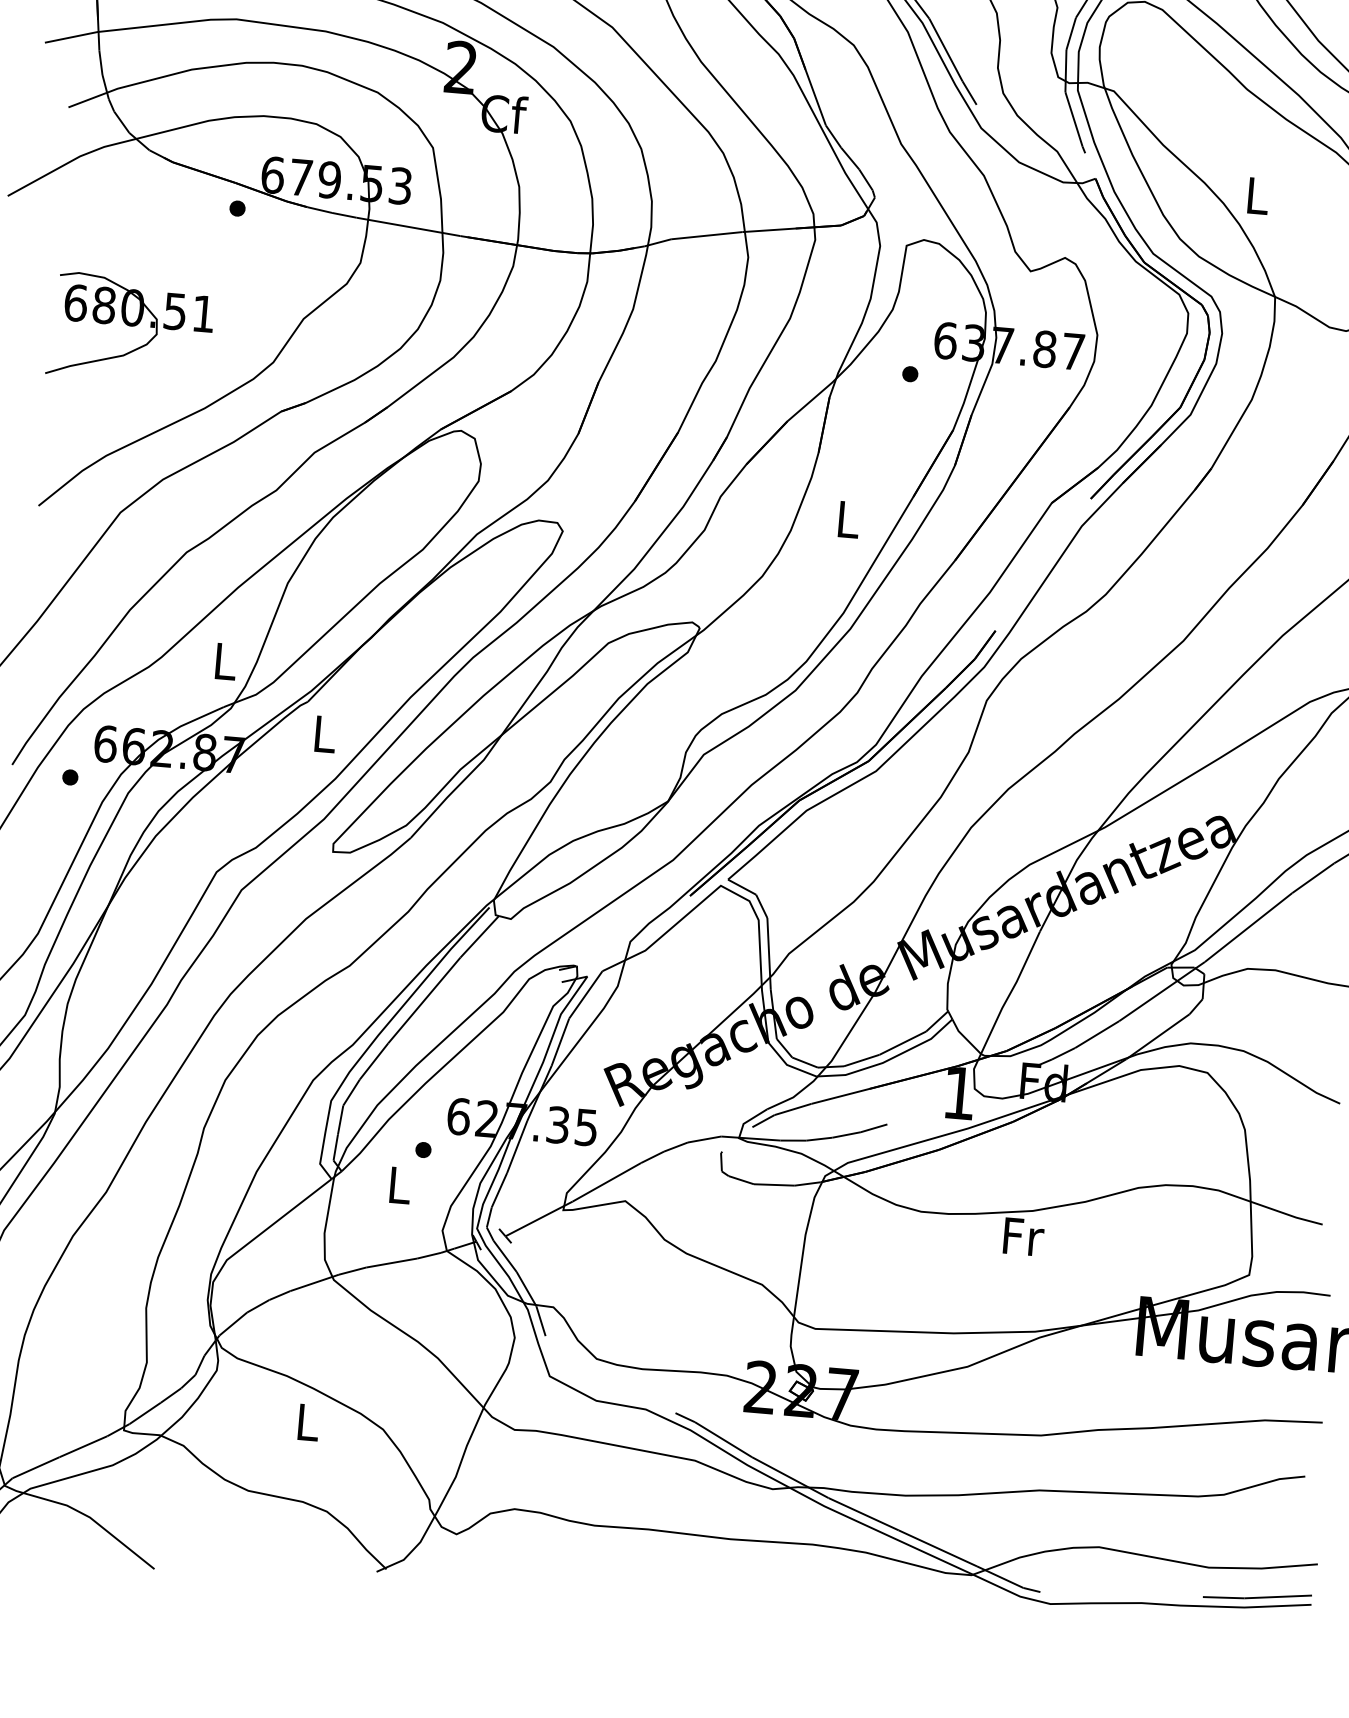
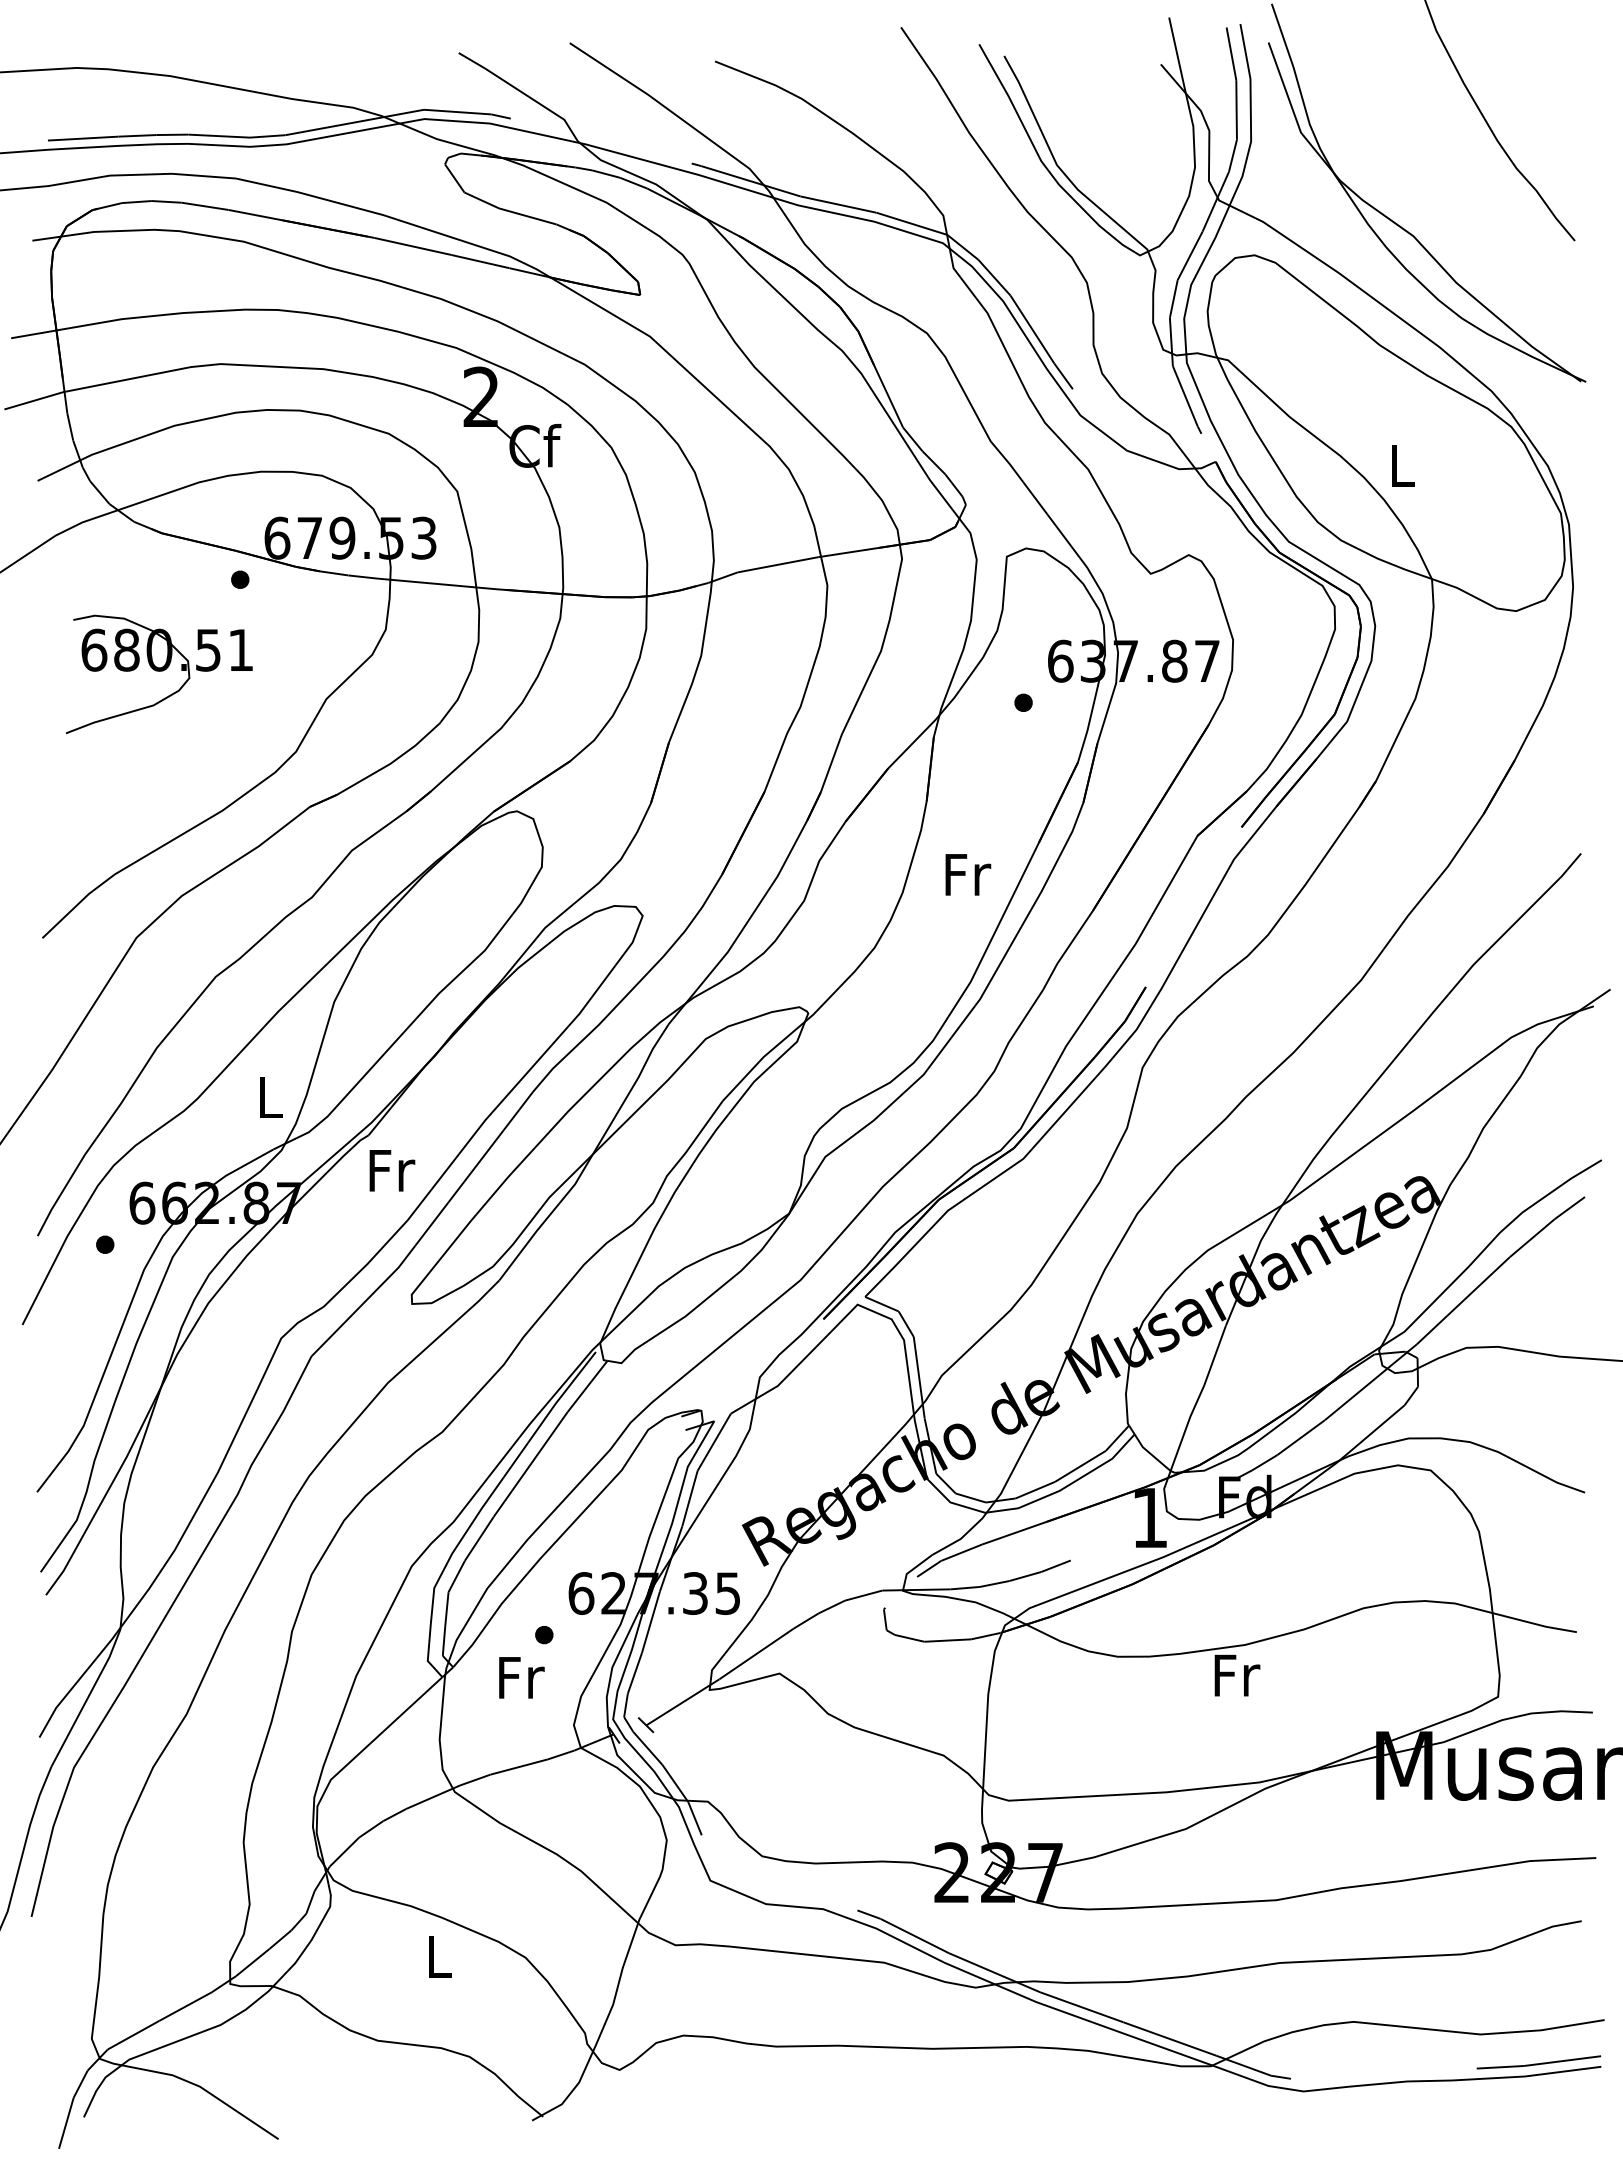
part: (130, 328) -> (158, 673), moved
text: (849, 519) -> (968, 874), L -> Fr
text: (325, 734) -> (392, 1170), L -> Fr
text: (400, 1185) -> (521, 1677), L -> Fr

